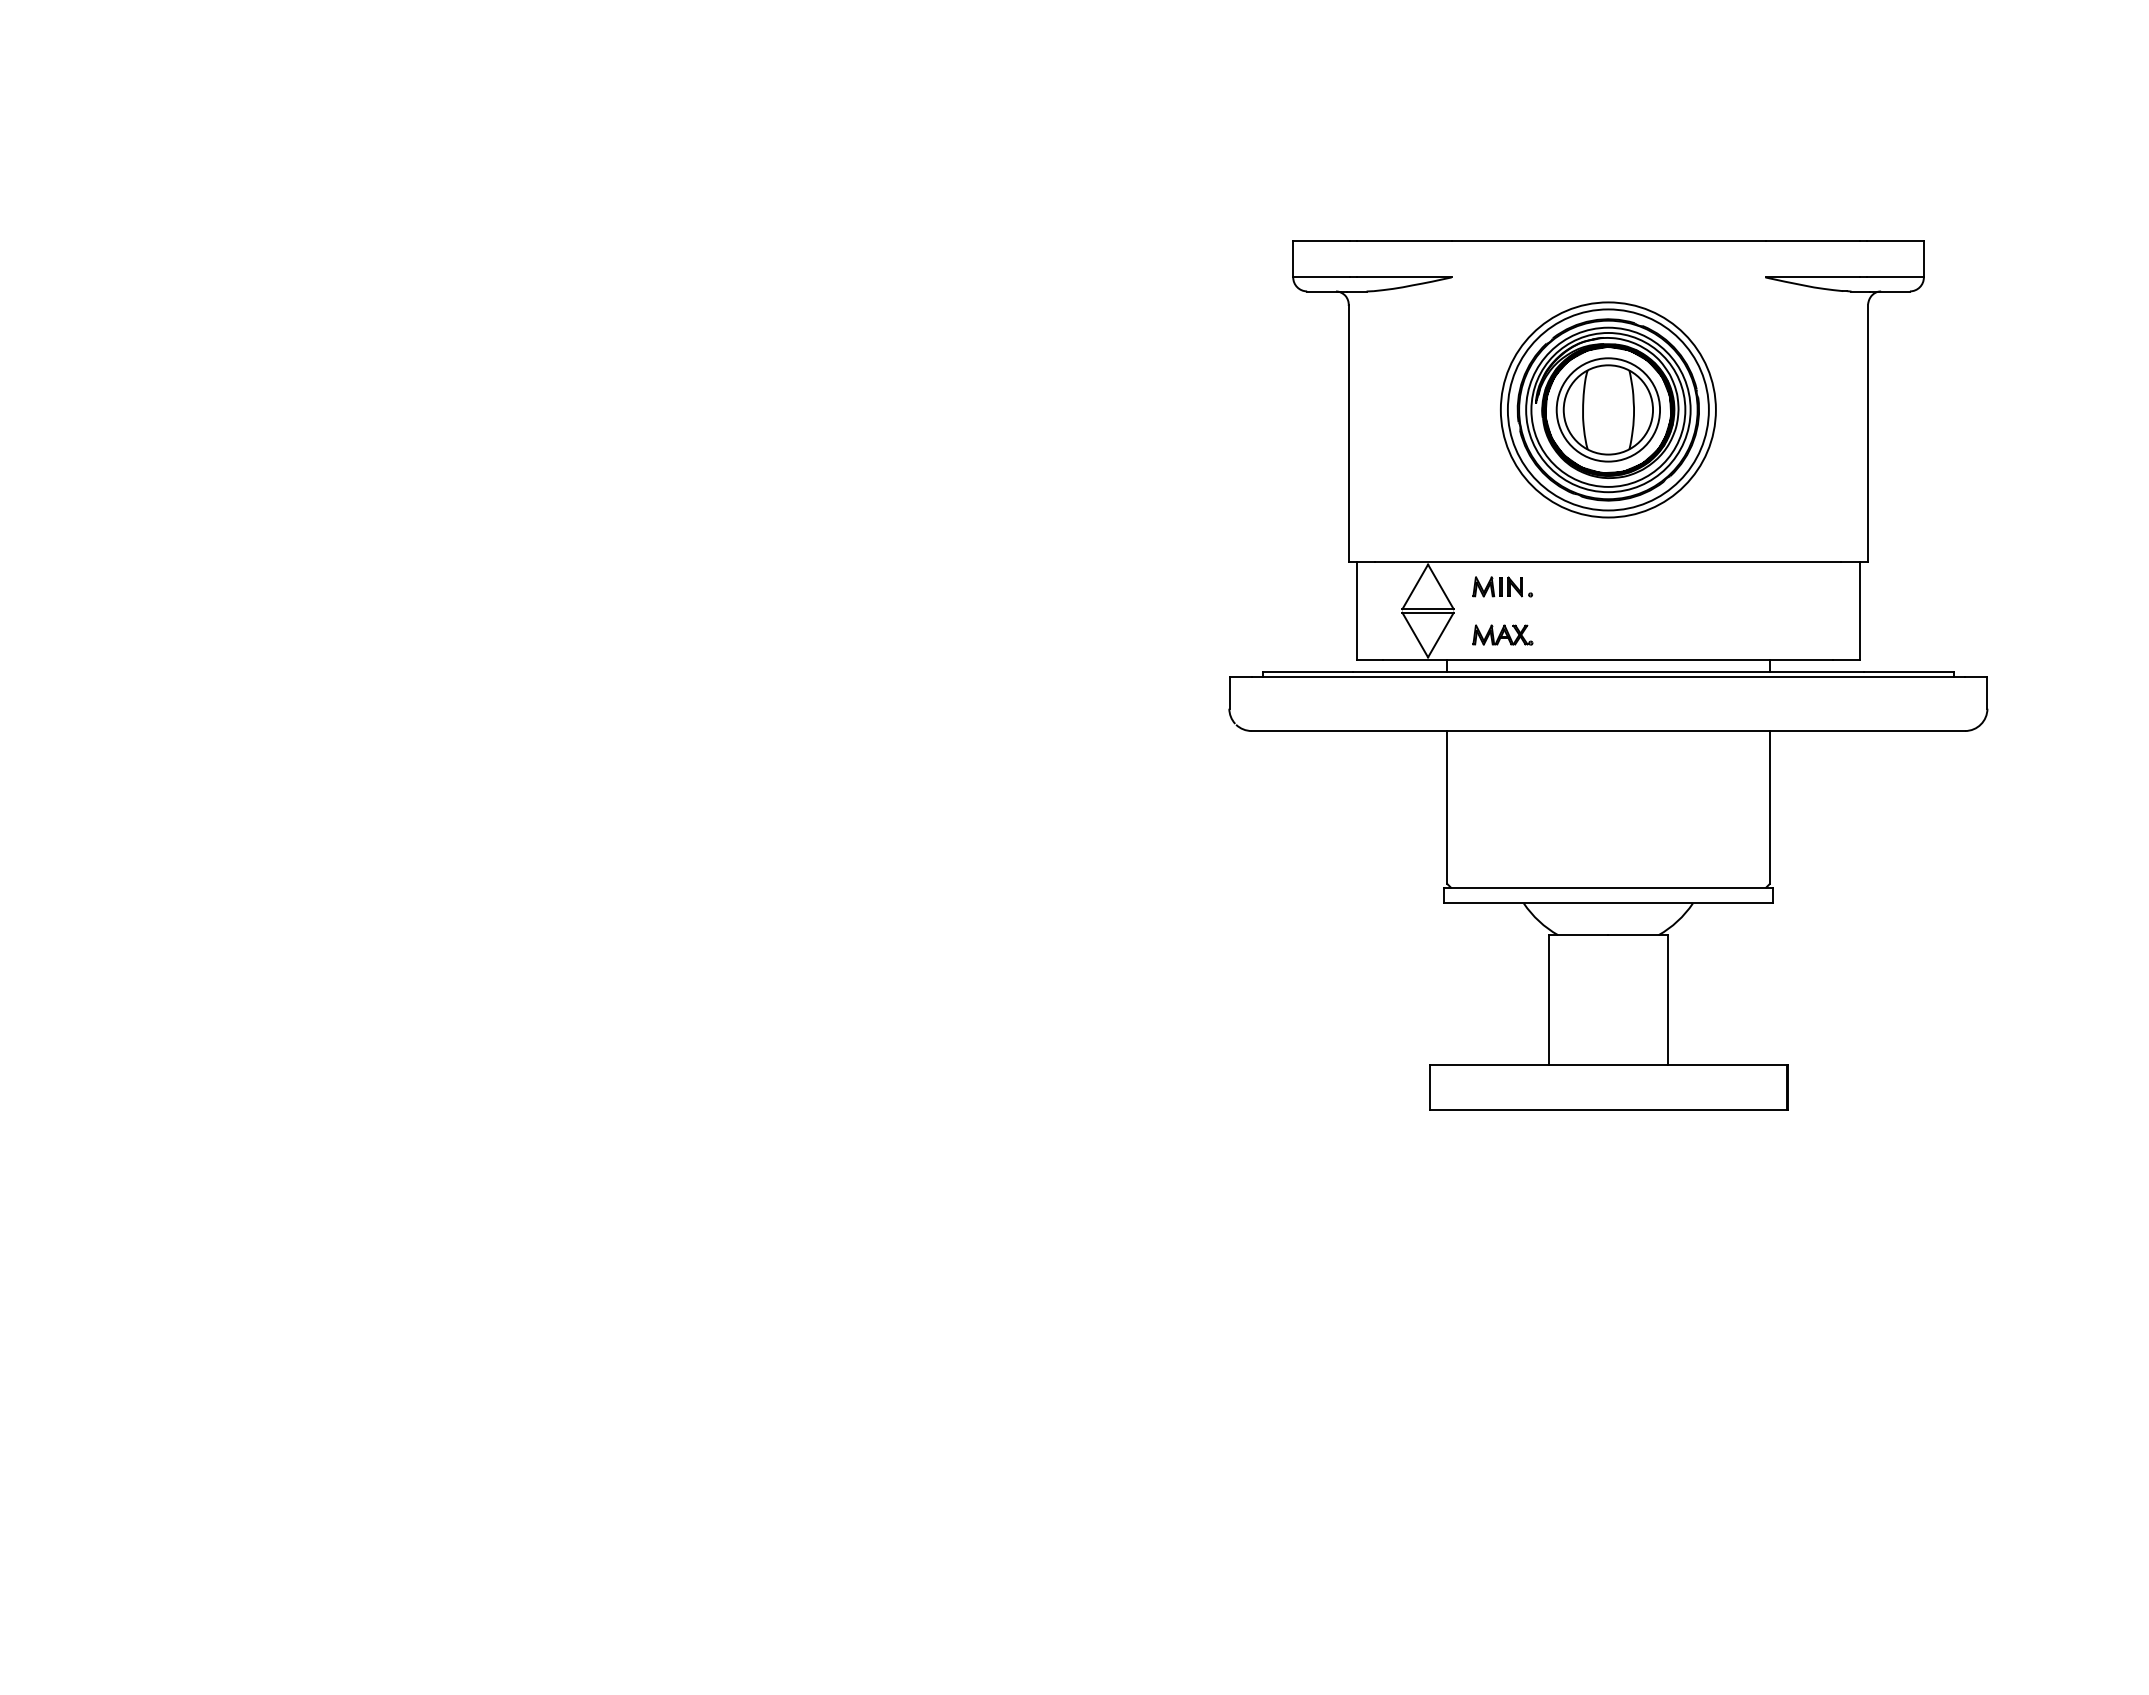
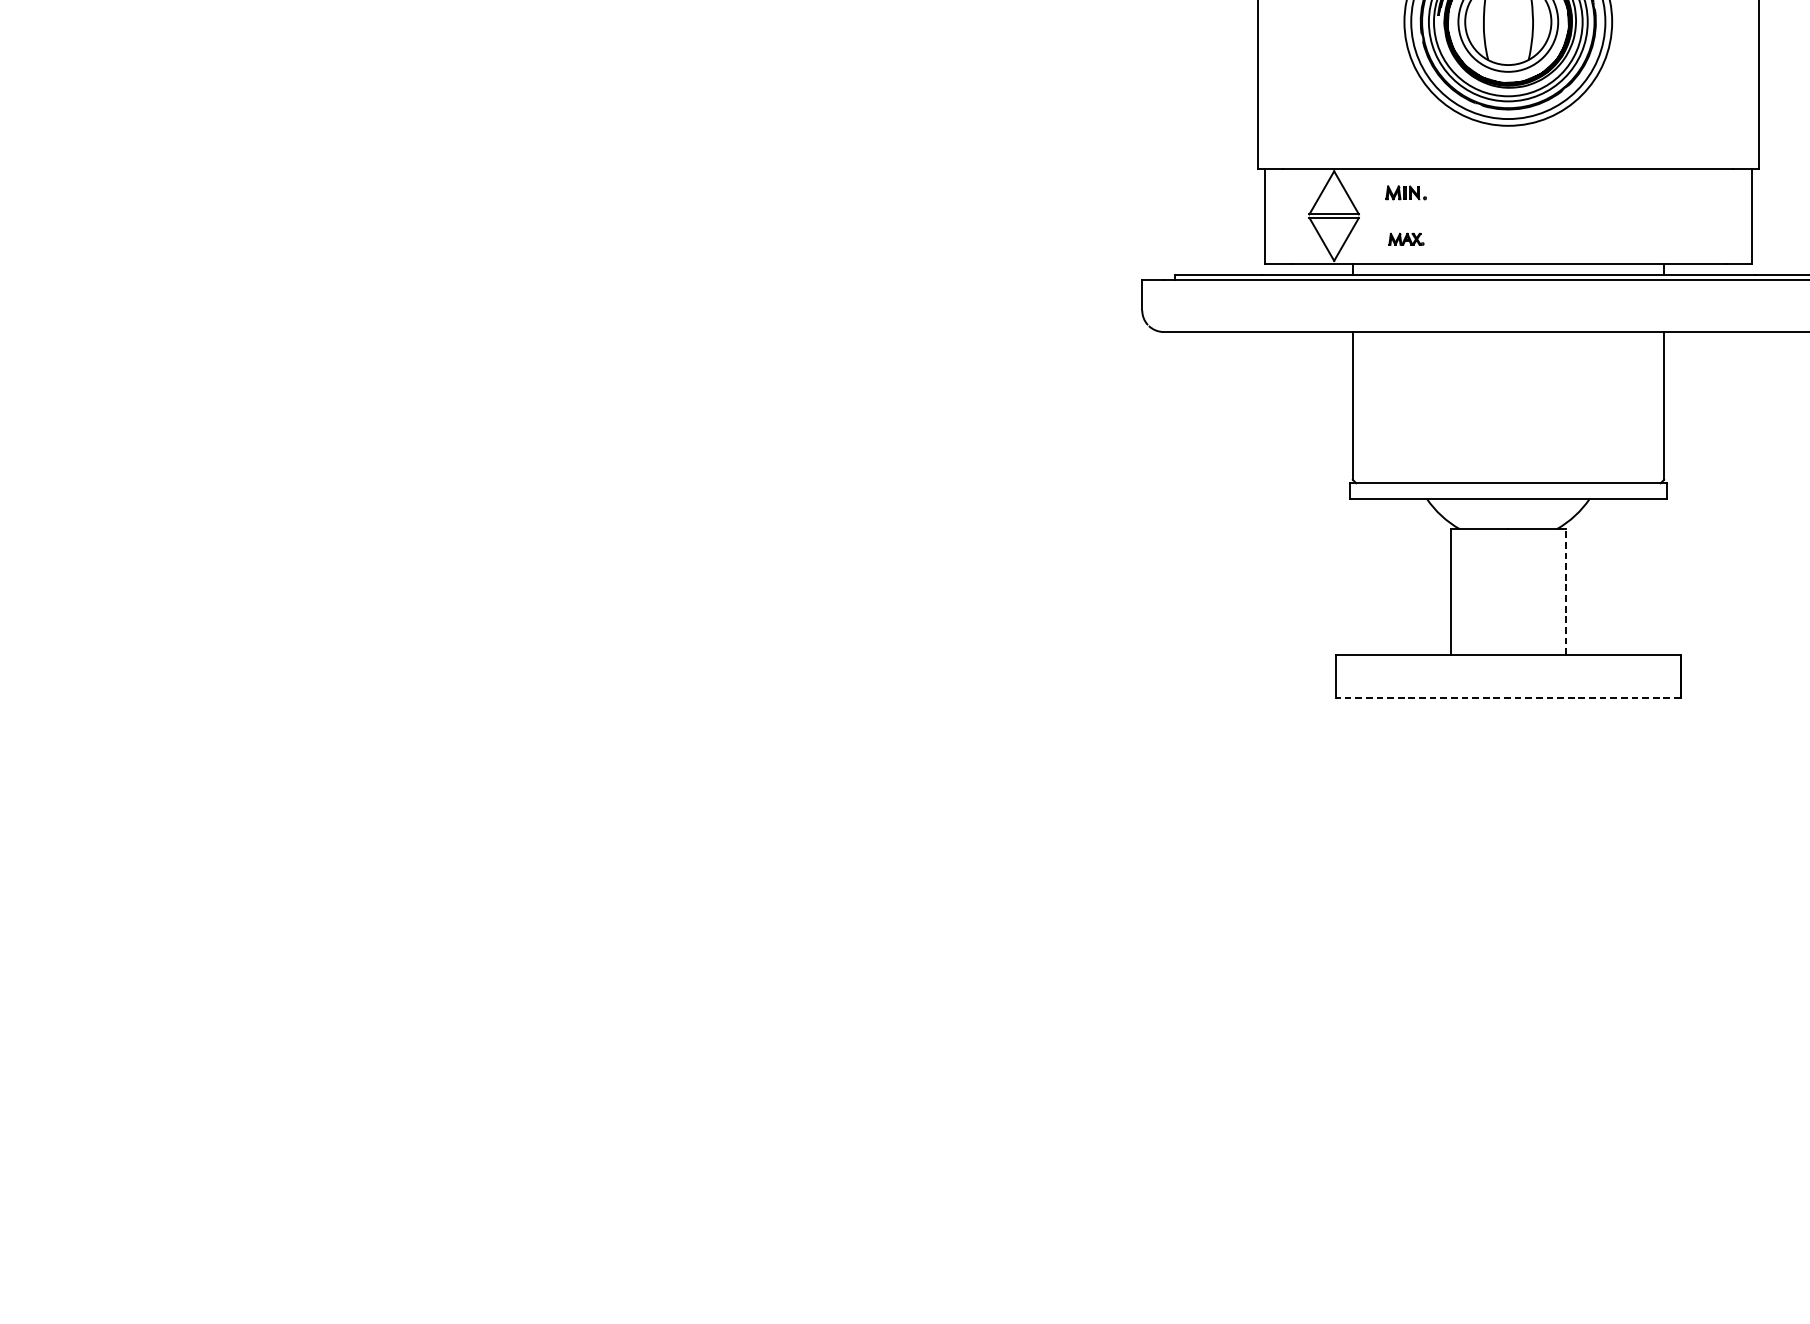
part: (1502, 586) -> (1406, 192), size x0.7
part: (1502, 634) -> (1406, 238), size x0.6
line: (1668, 999) -> (1566, 591), solid -> dashed
line: (1608, 1110) -> (1508, 698), solid -> dashed

